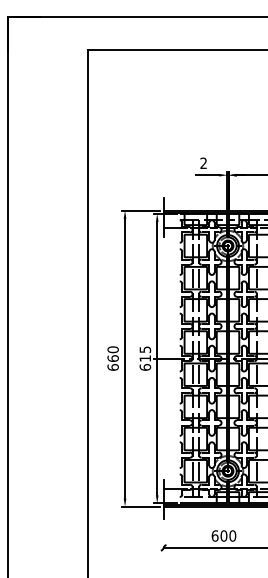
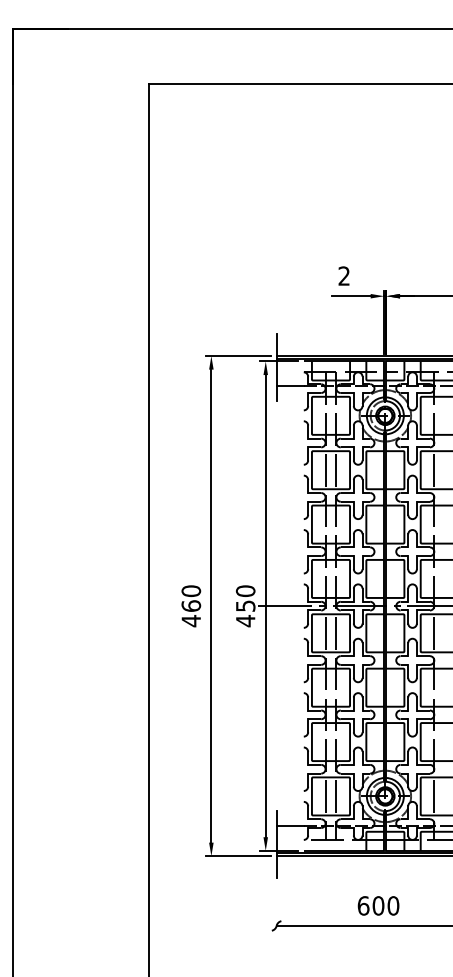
text: (145, 358) -> (245, 605), 615 -> 450
text: (112, 367) -> (190, 621), 660 -> 460

